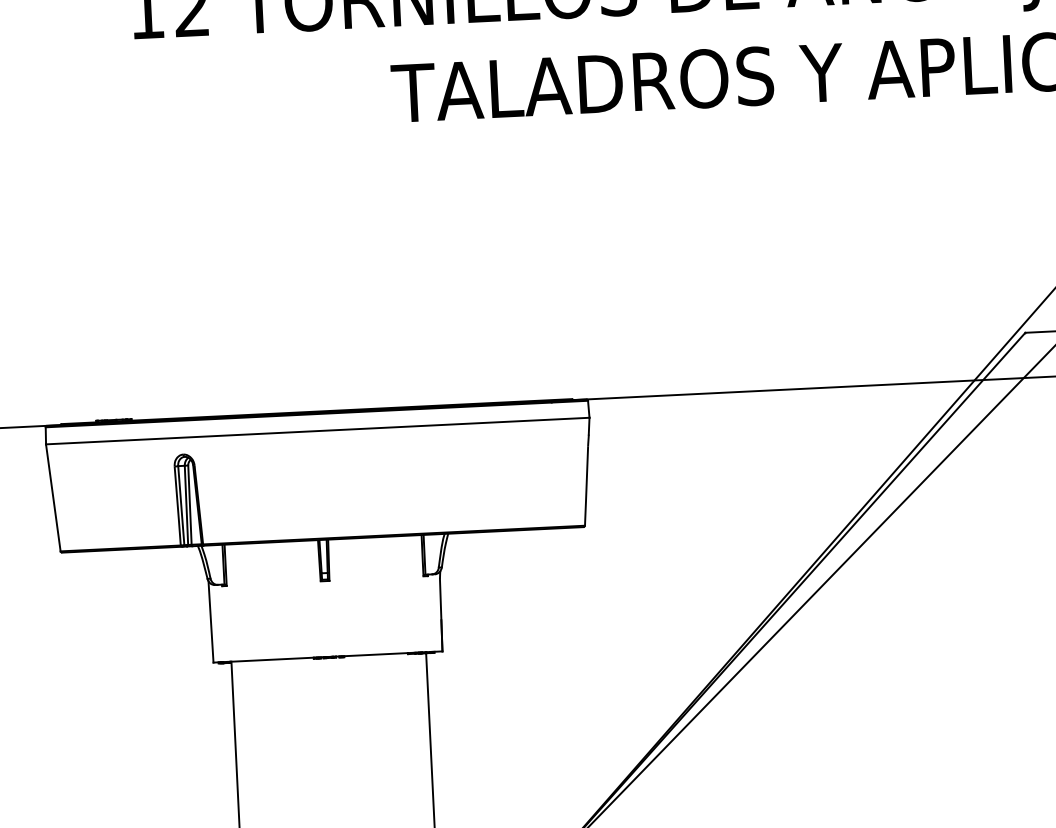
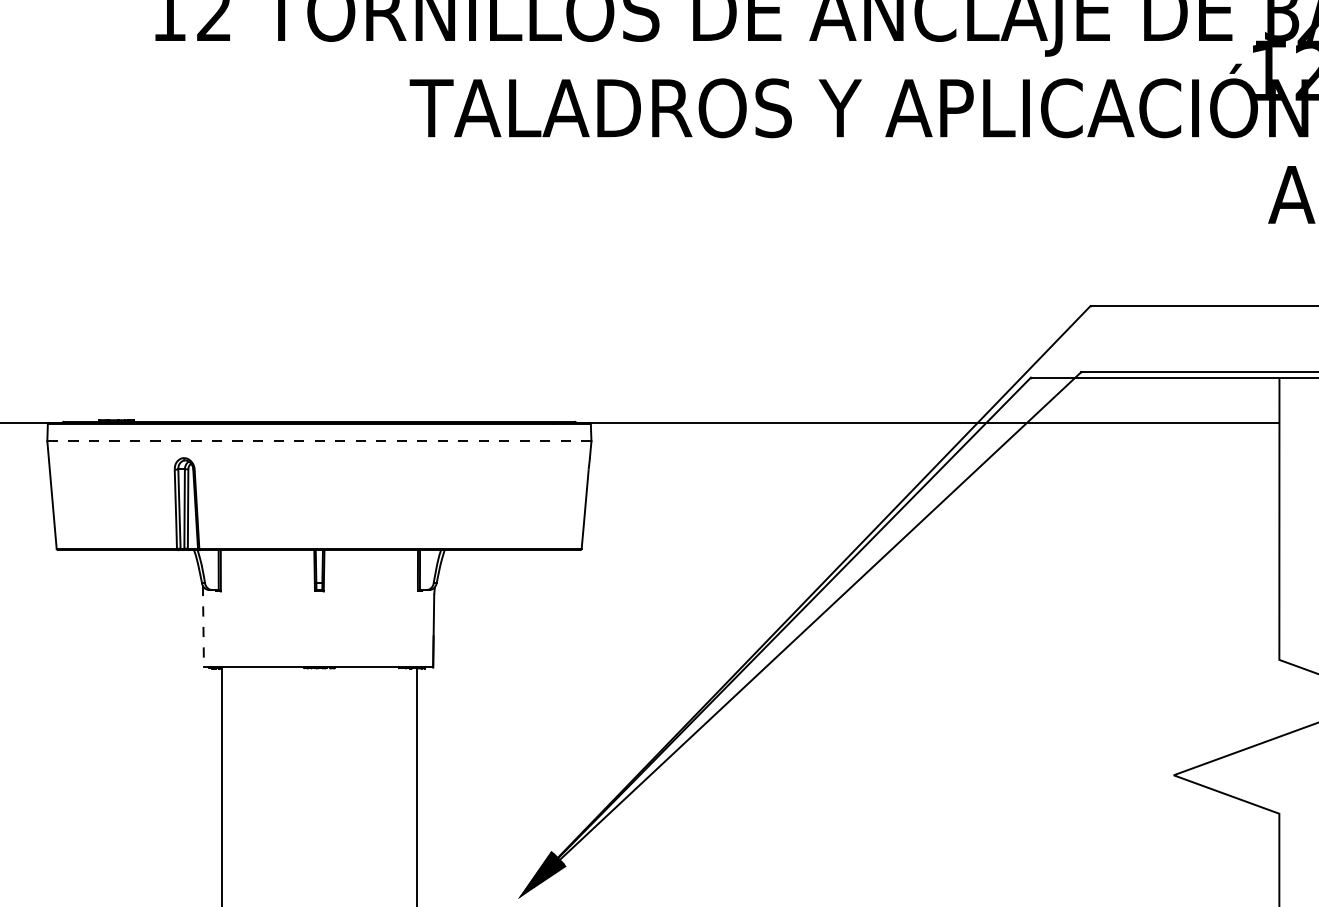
line: (316, 431) -> (318, 441), solid -> dashed
line: (211, 621) -> (203, 626), solid -> dashed

